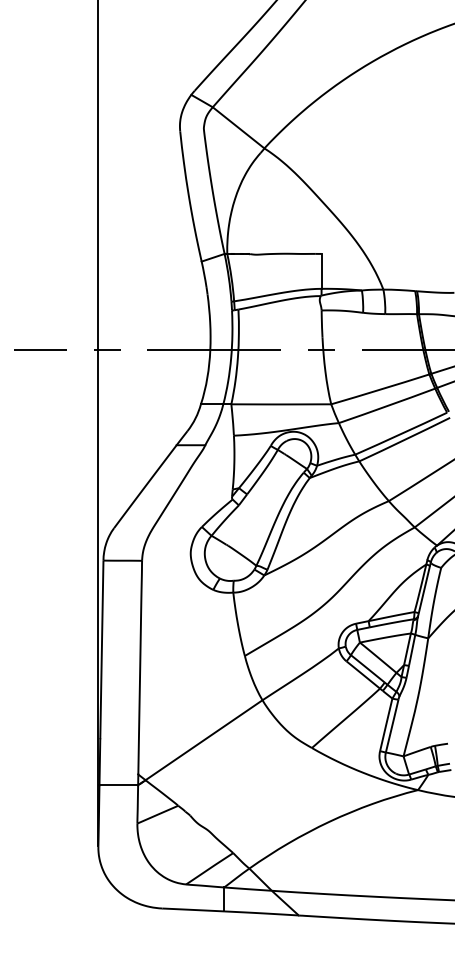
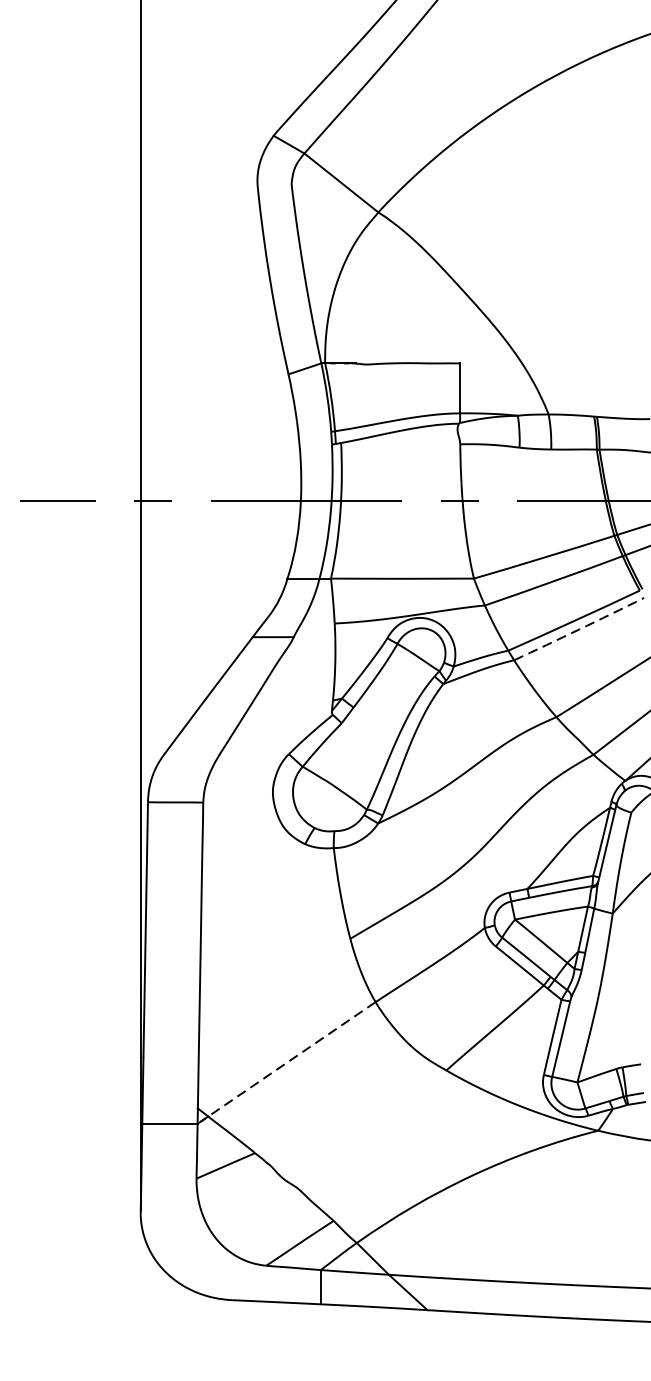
arc: (404, 439) -> (578, 628), solid -> dashed
line: (204, 740) -> (292, 1059), solid -> dashed

